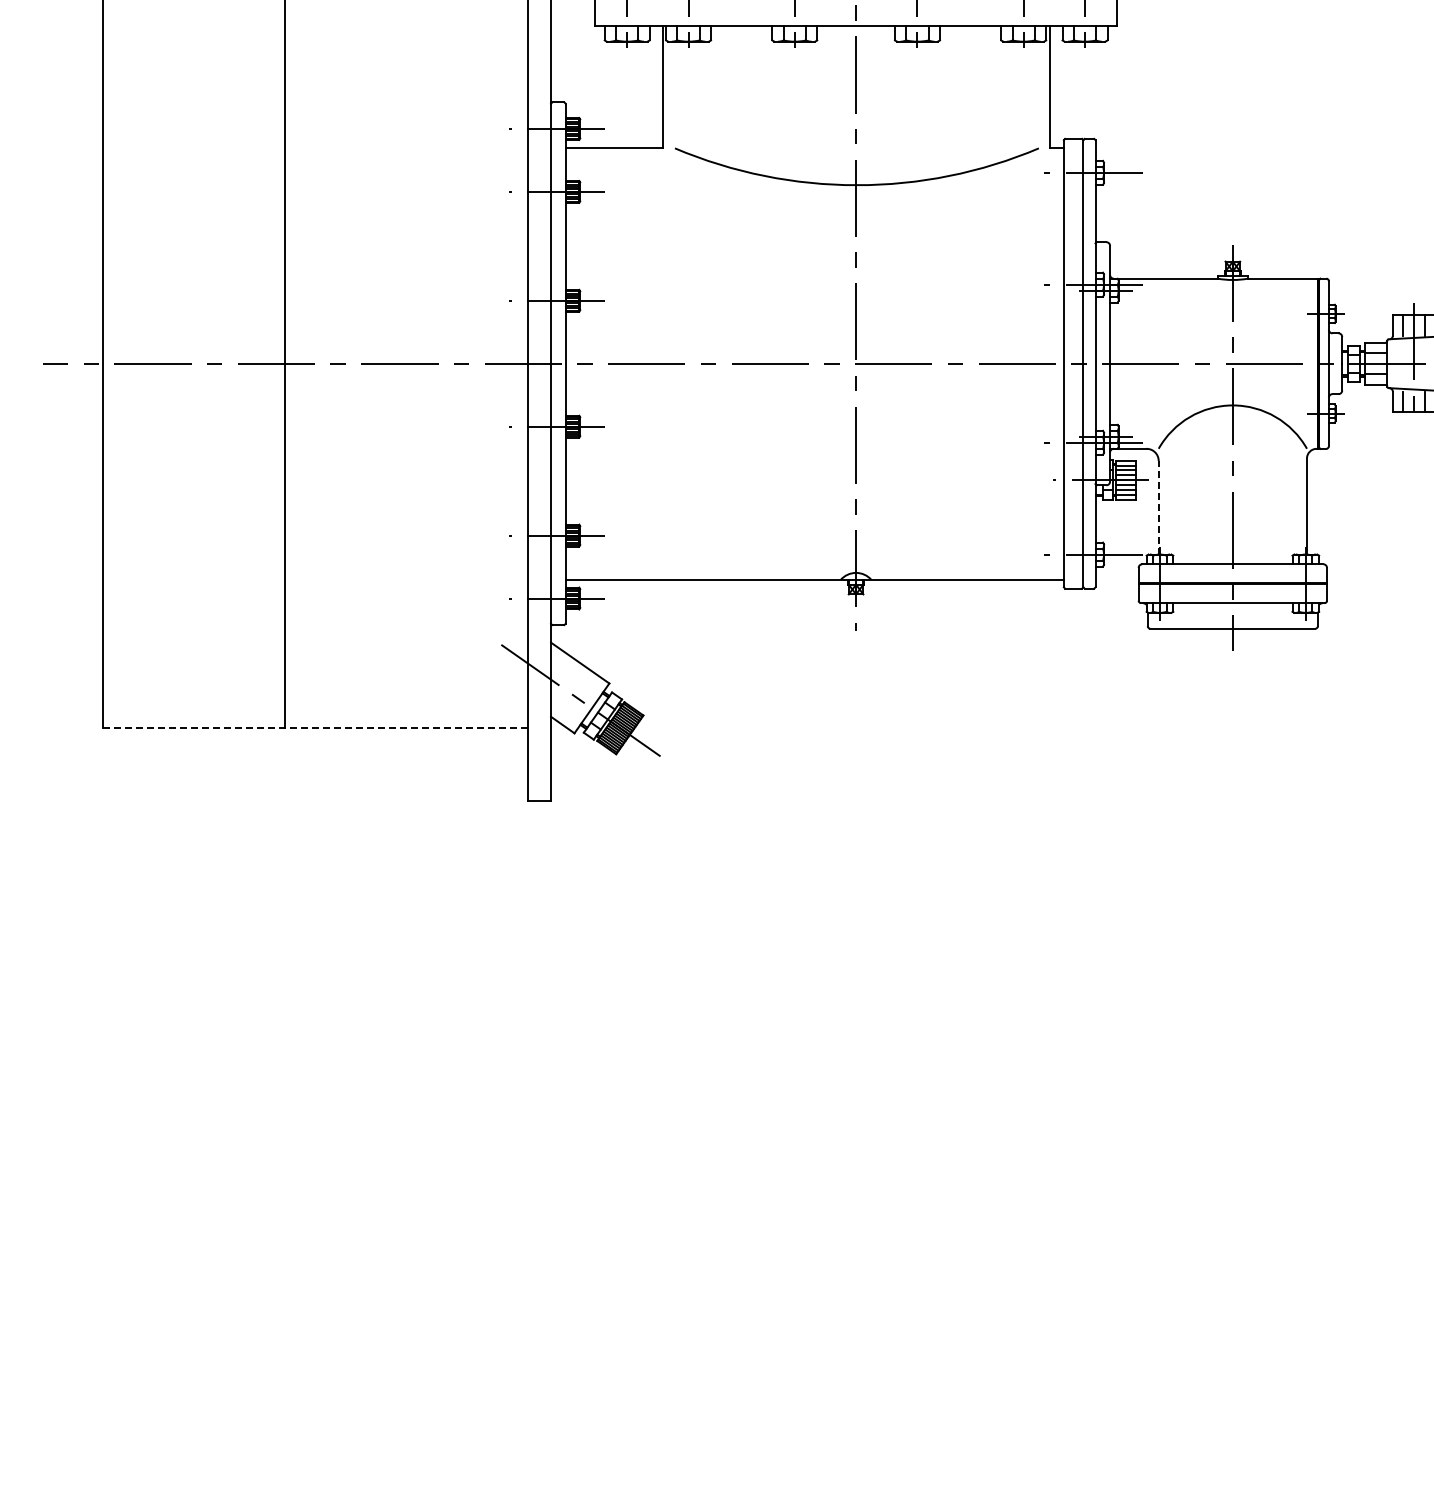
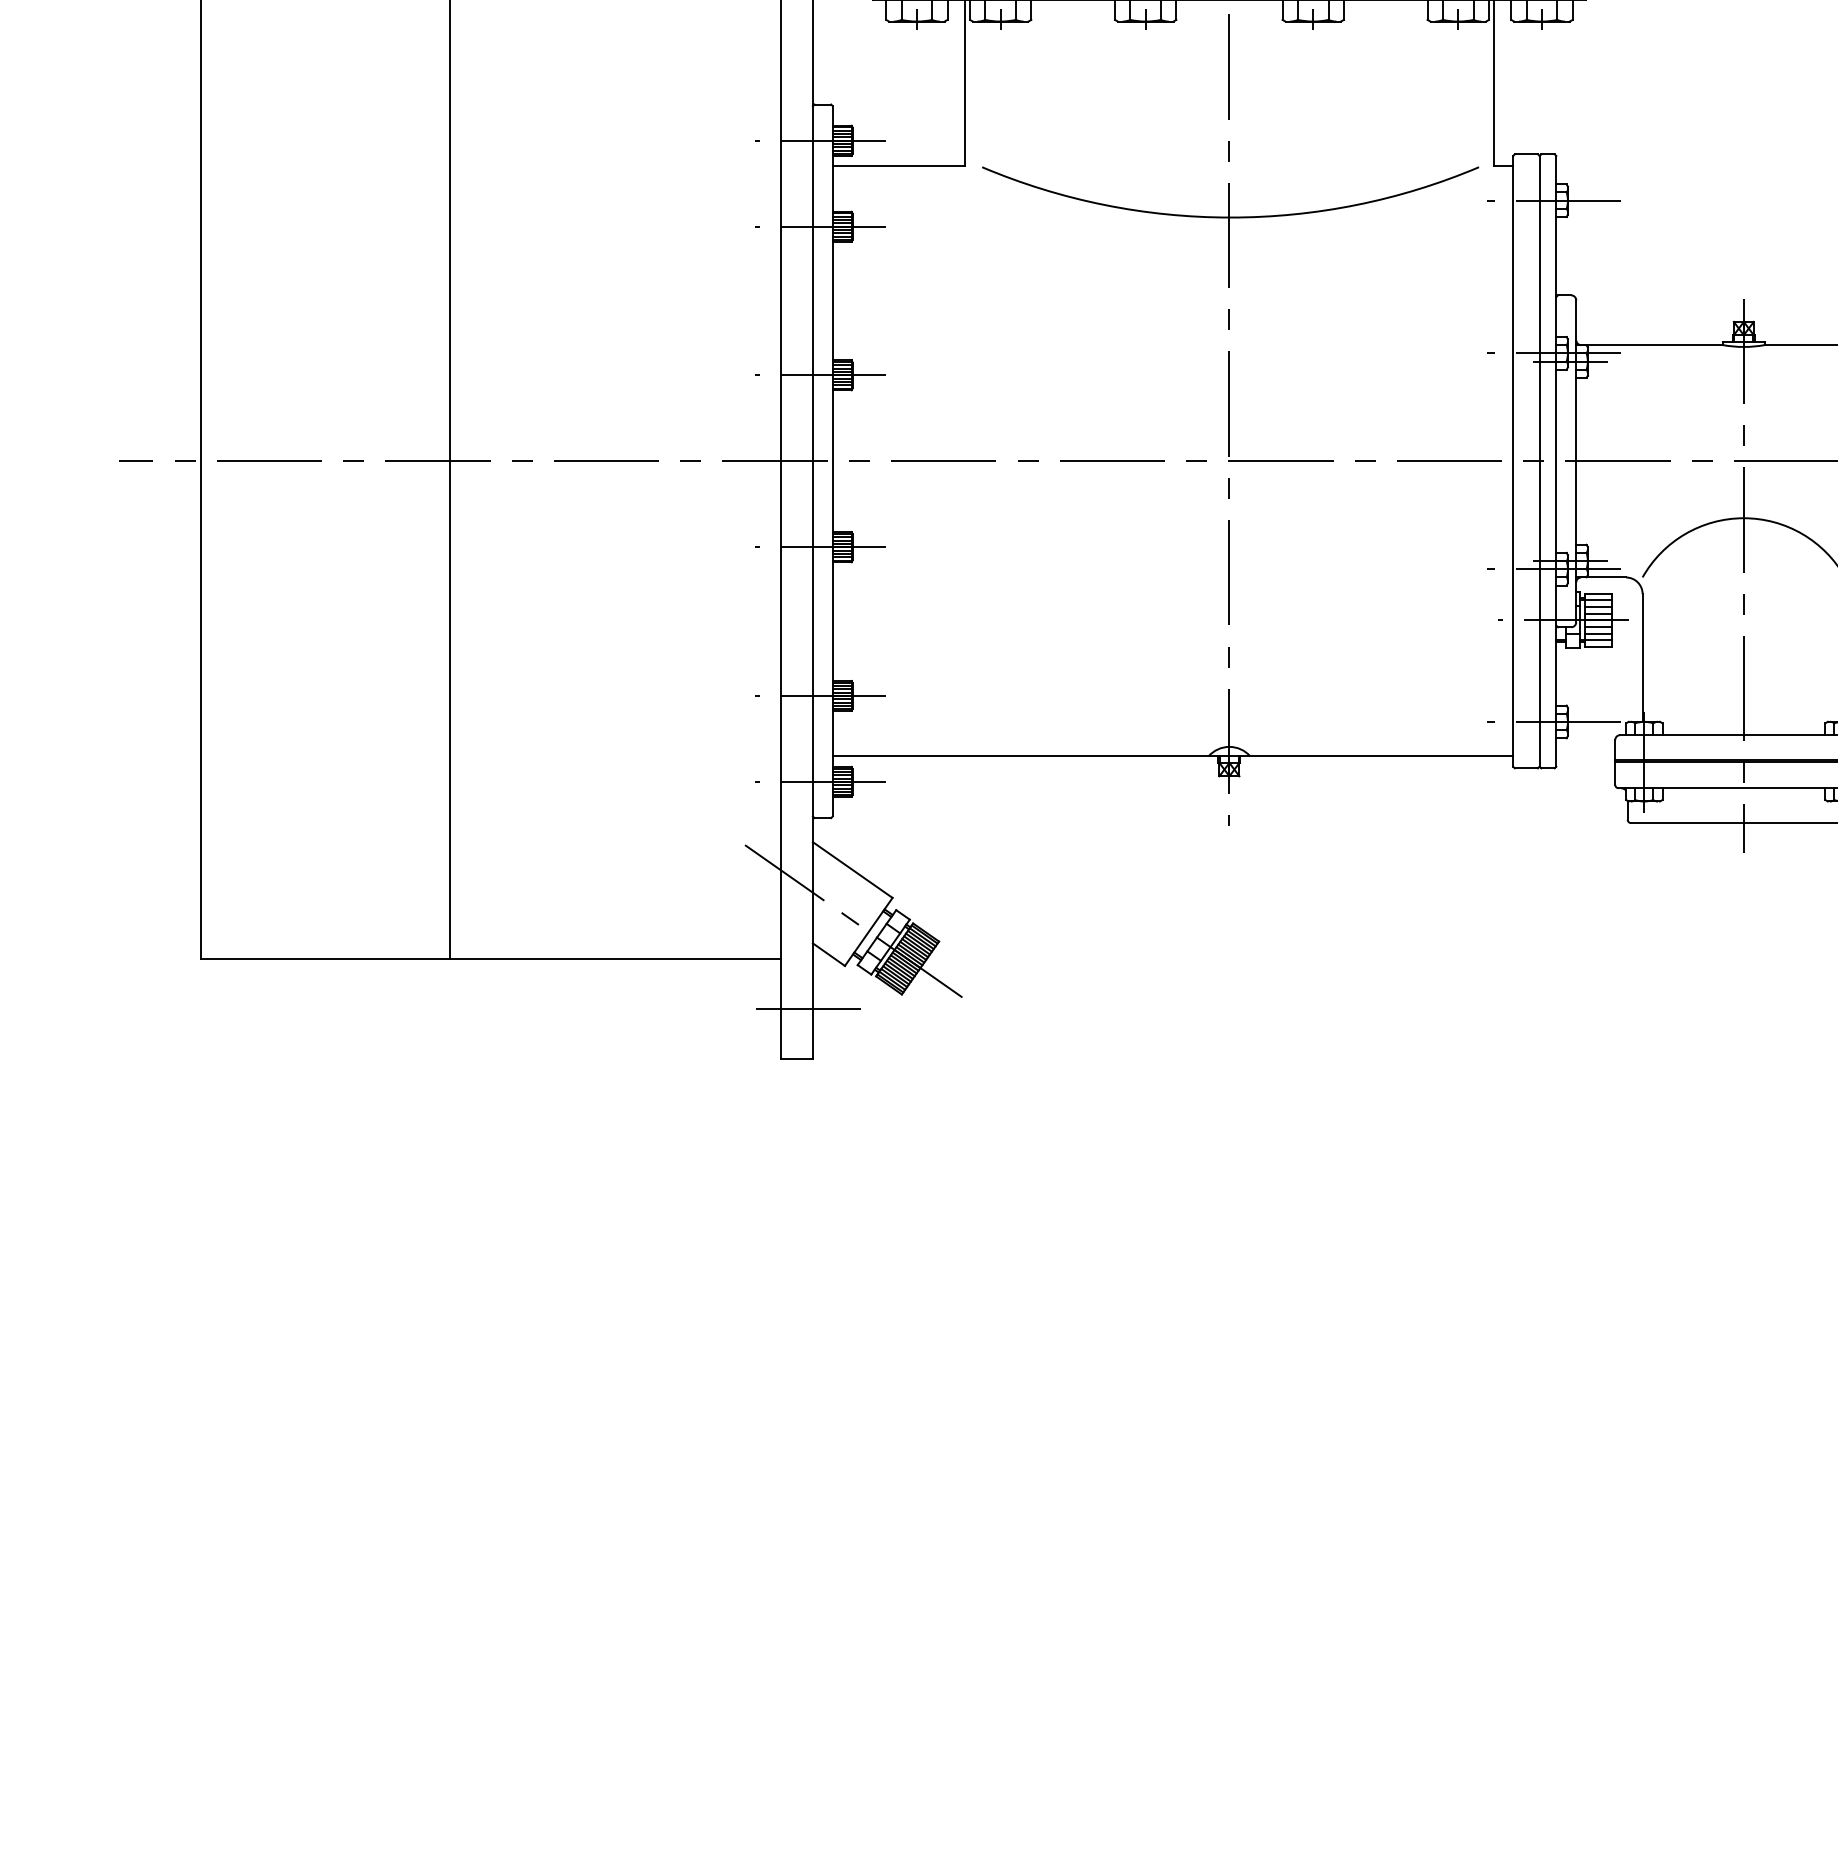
line: (1158, 507) -> (1642, 657), dashed -> solid
line: (315, 728) -> (491, 959), dashed -> solid
line: (544, 764) -> (803, 1008), added

